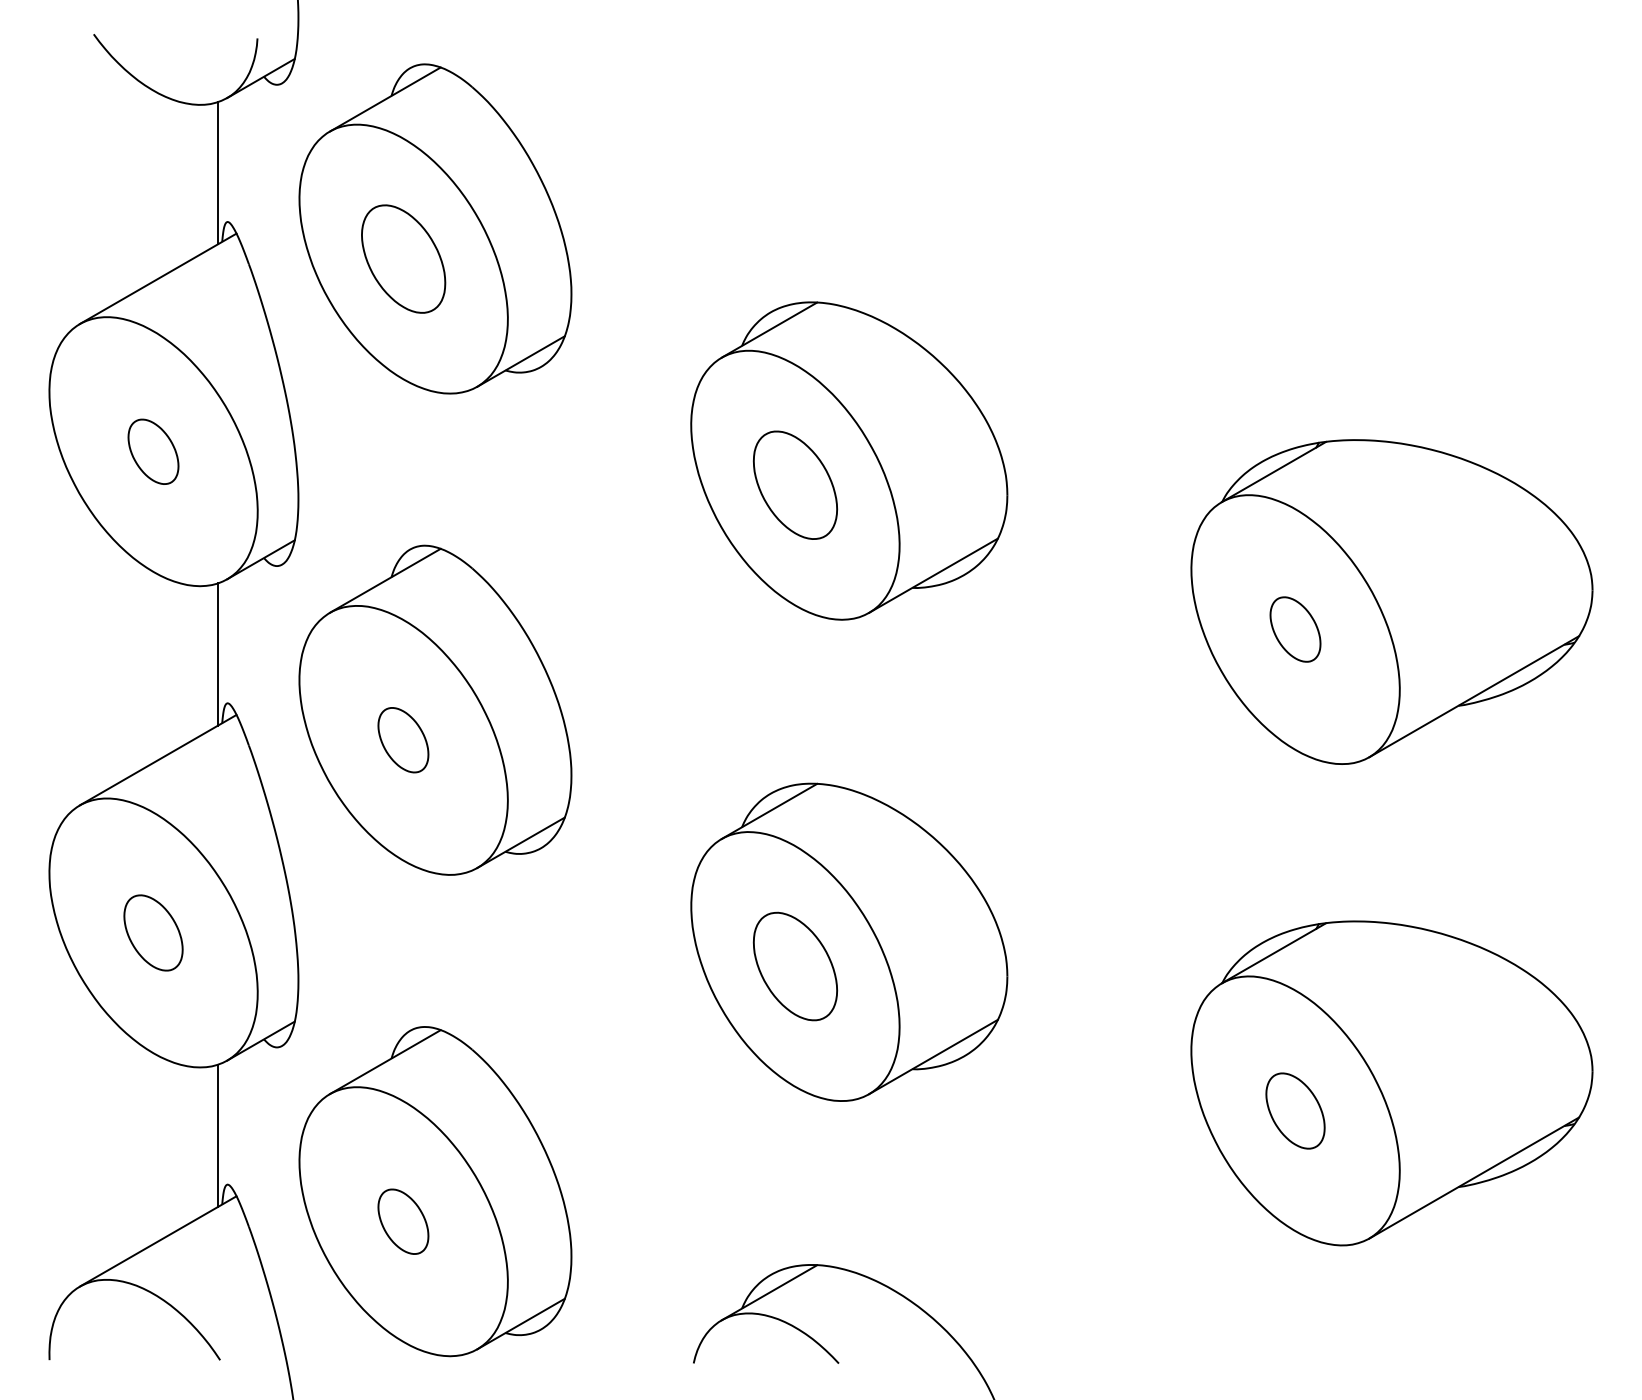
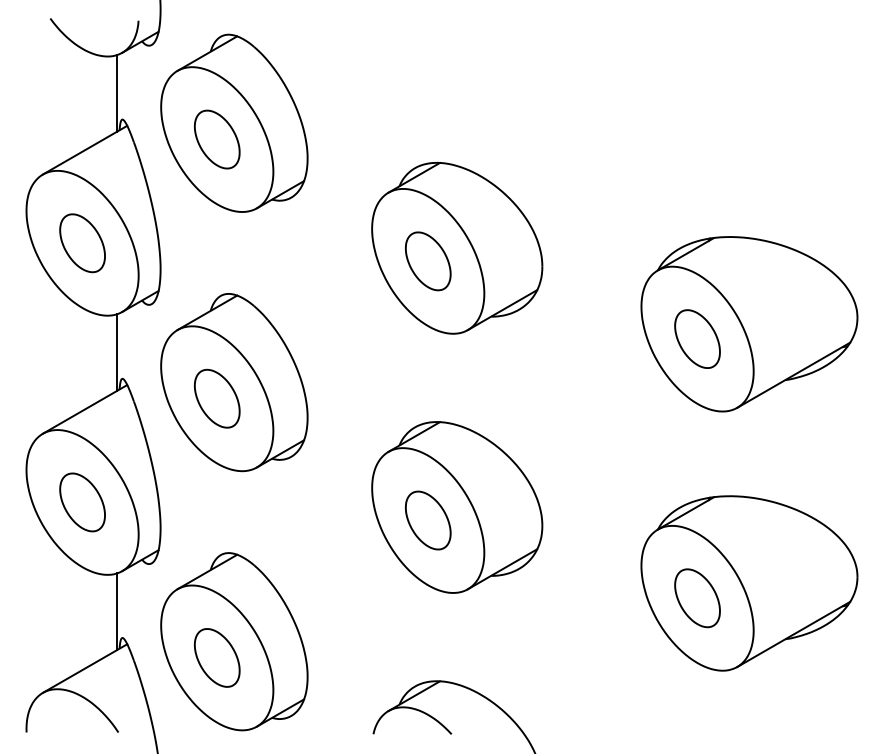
part: (153, 452) -> (82, 243), size x1.67
part: (1295, 628) -> (697, 338), size x1.67
part: (402, 739) -> (216, 398), size x1.67
part: (153, 933) -> (82, 502), size x1.43
part: (1295, 1111) -> (697, 598), size x1.43
part: (402, 1220) -> (216, 657), size x1.67

